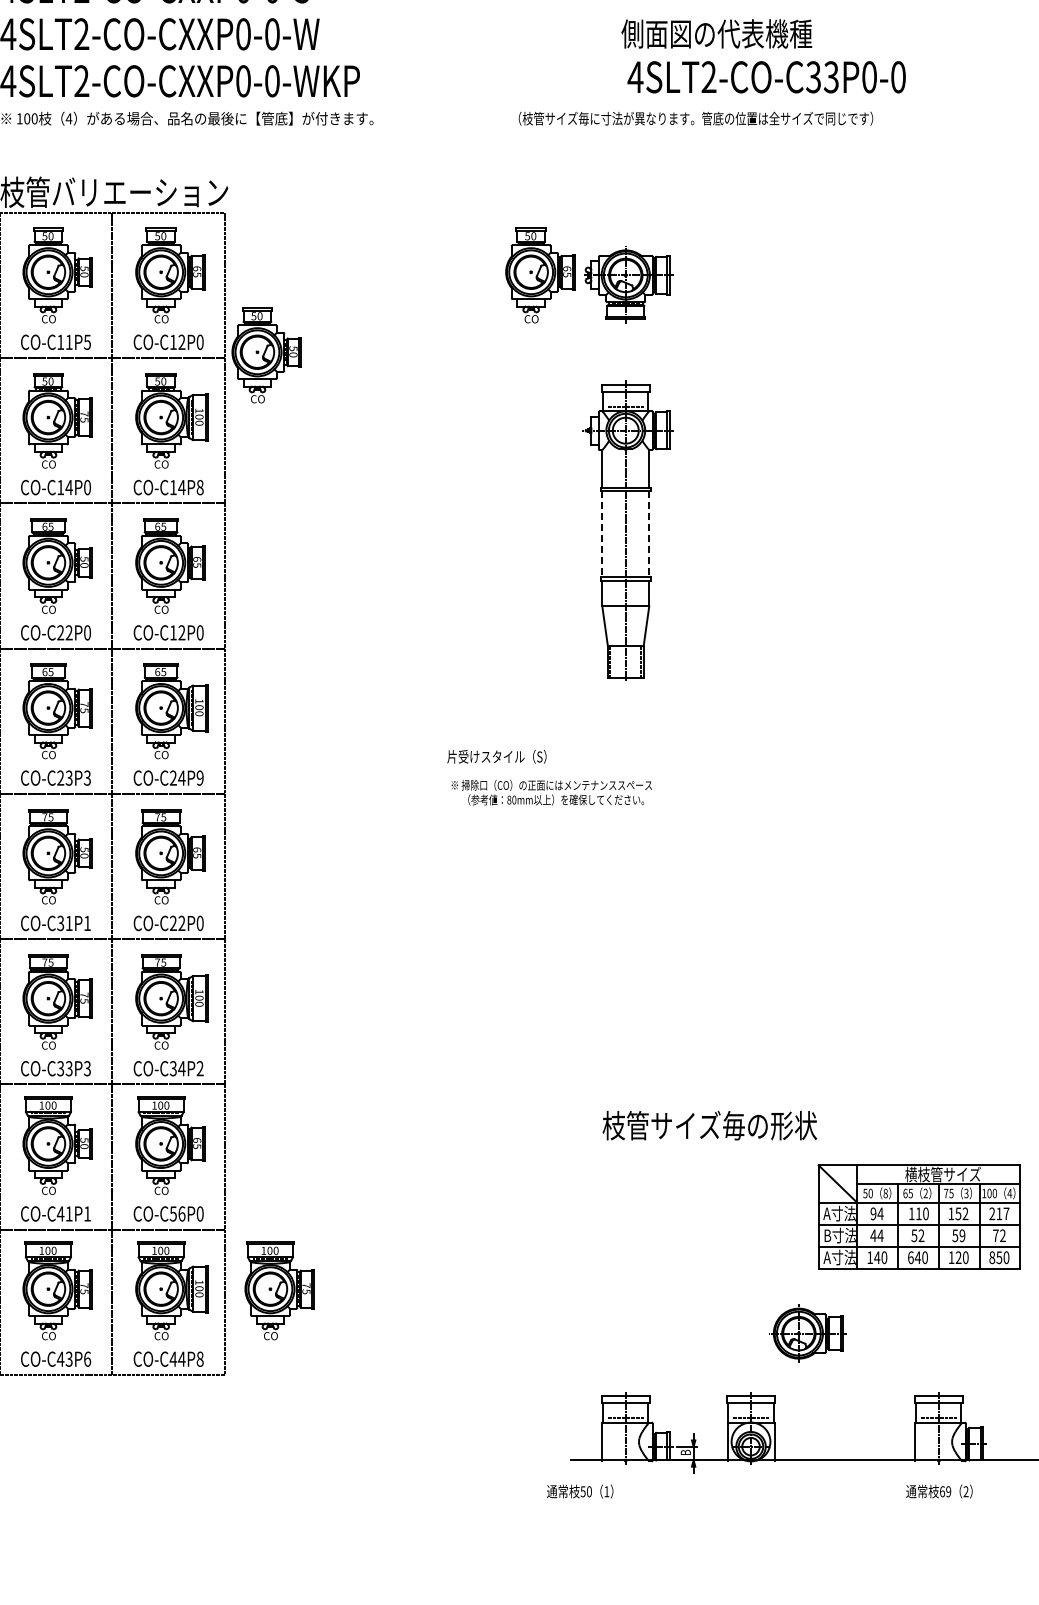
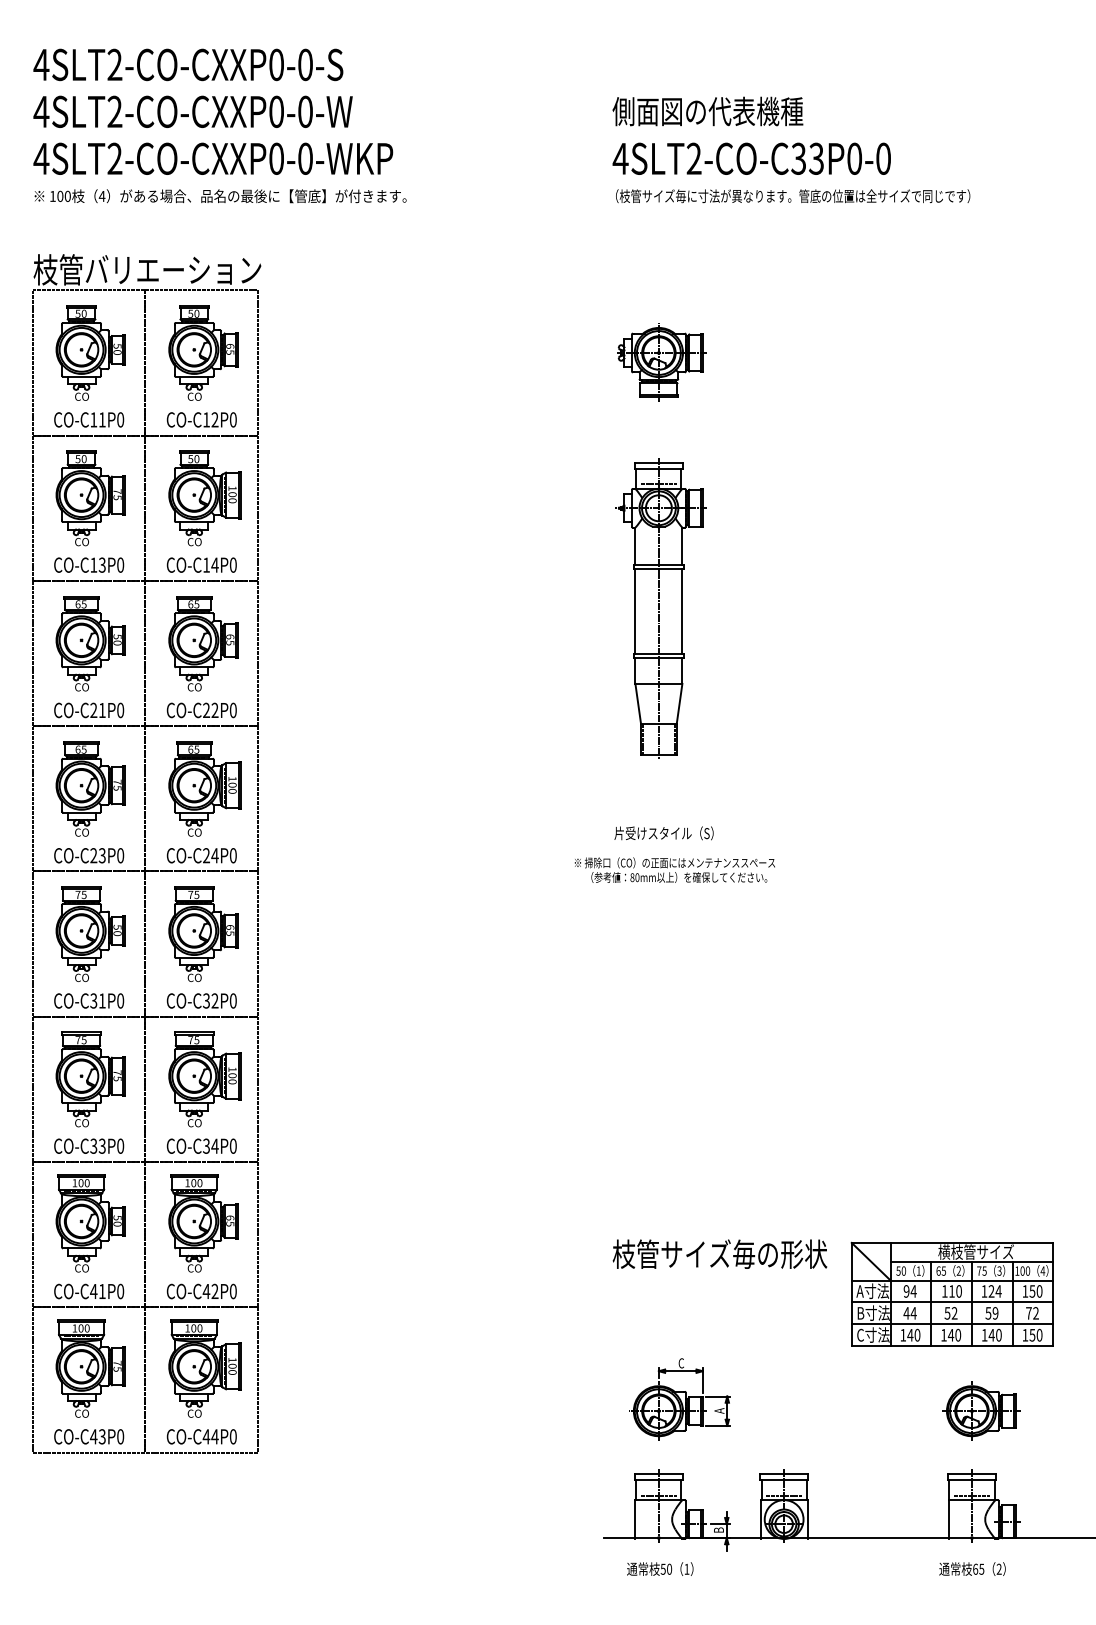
text: (716, 33) -> (707, 111), moved
text: (766, 76) -> (751, 158), moved
text: (696, 118) -> (793, 196), moved
part: (540, 274) -> (573, 352), removed
text: (87, 341) -> (120, 419), CO-C11P5 -> CO-C11P0
part: (266, 354) -> (299, 432), removed
text: (69, 486) -> (102, 564), CO-C14P0 -> CO-C13P0
text: (199, 487) -> (232, 565), CO-C14P8 -> CO-C14P0
line: (602, 533) -> (635, 611), dashed -> solid
line: (649, 533) -> (682, 611), dashed -> solid
text: (68, 631) -> (101, 709), CO-C22P0 -> CO-C21P0
text: (173, 631) -> (206, 709), CO-C12P0 -> CO-C22P0
text: (496, 756) -> (663, 833), moved
text: (87, 777) -> (120, 855), CO-C23P3 -> CO-C23P0
text: (199, 777) -> (232, 855), CO-C24P9 -> CO-C24P0
text: (551, 791) -> (674, 869), moved
text: (87, 922) -> (120, 1000), CO-C31P1 -> CO-C31P0
text: (173, 923) -> (206, 1001), CO-C22P0 -> CO-C32P0
text: (87, 1067) -> (120, 1145), CO-C33P3 -> CO-C33P0
text: (199, 1067) -> (232, 1145), CO-C34P2 -> CO-C34P0
text: (709, 1124) -> (719, 1253), moved
text: (885, 1192) -> (918, 1270), 8 -> 1
text: (87, 1213) -> (120, 1291), CO-C41P1 -> CO-C41P0
text: (177, 1213) -> (210, 1291), CO-C56P0 -> CO-C42P0
text: (961, 1213) -> (994, 1291), 152 -> 124
text: (999, 1213) -> (1032, 1291), 217 -> 150
text: (839, 1256) -> (872, 1334), A寸法 -> C寸法
text: (910, 1256) -> (943, 1334), 640 -> 140
text: (958, 1256) -> (991, 1334), 120 -> 140
text: (992, 1256) -> (1025, 1334), 850 -> 150
part: (279, 1290) -> (312, 1368), removed
part: (646, 1321) -> (679, 1399), added
part: (808, 1332) -> (981, 1410), moved
text: (87, 1358) -> (120, 1436), CO-C43P6 -> CO-C43P0
text: (199, 1359) -> (232, 1437), CO-C44P8 -> CO-C44P0
text: (580, 1490) -> (660, 1568), moved
text: (948, 1490) -> (981, 1568), 69 -> 65

